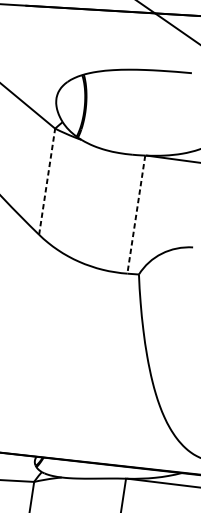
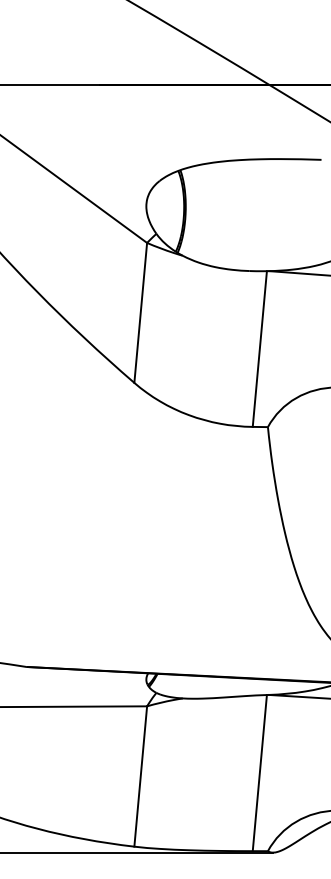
line: (46, 181) -> (140, 312), dashed -> solid
line: (136, 214) -> (259, 349), dashed -> solid

